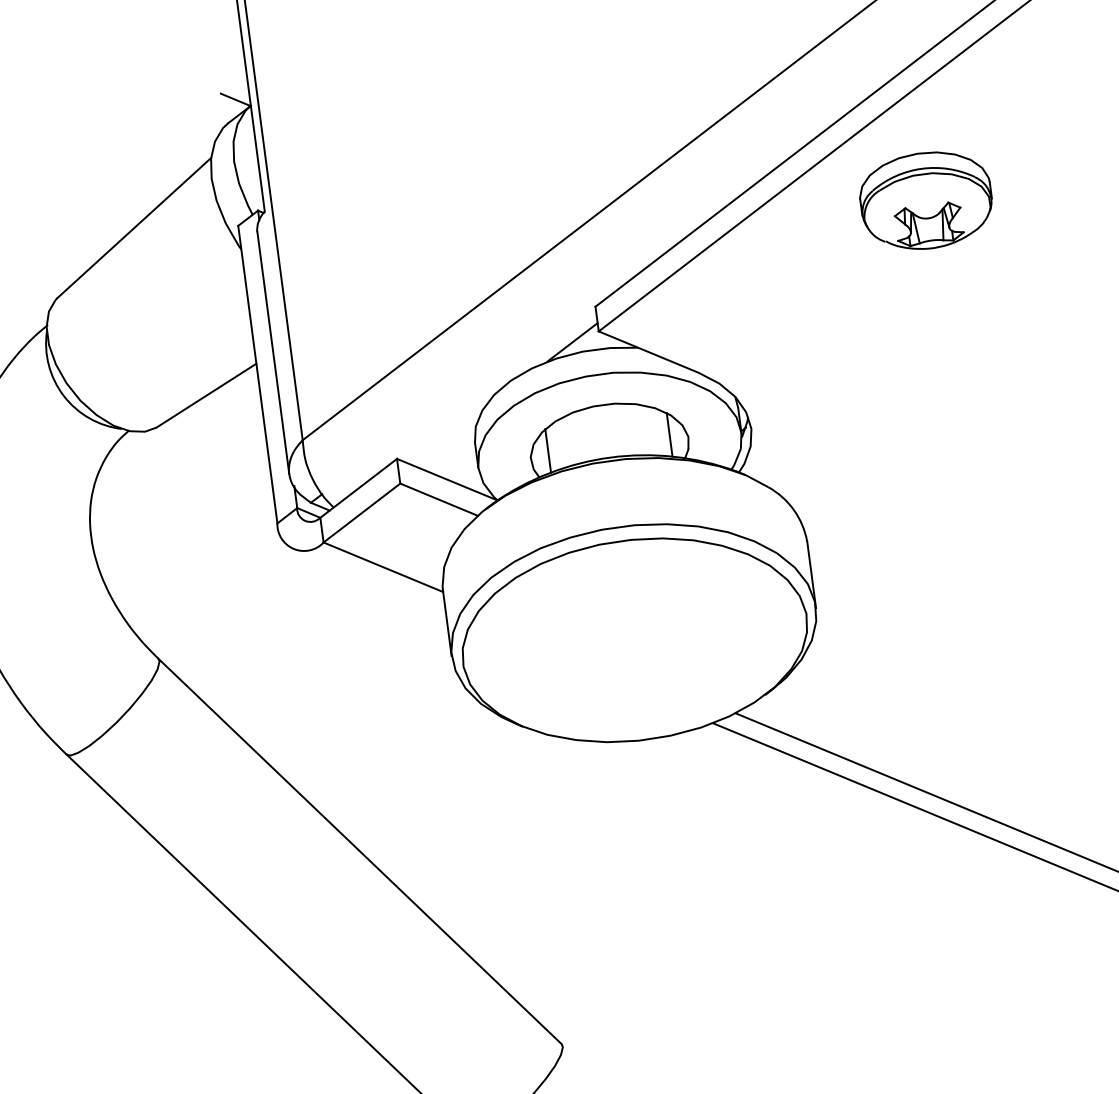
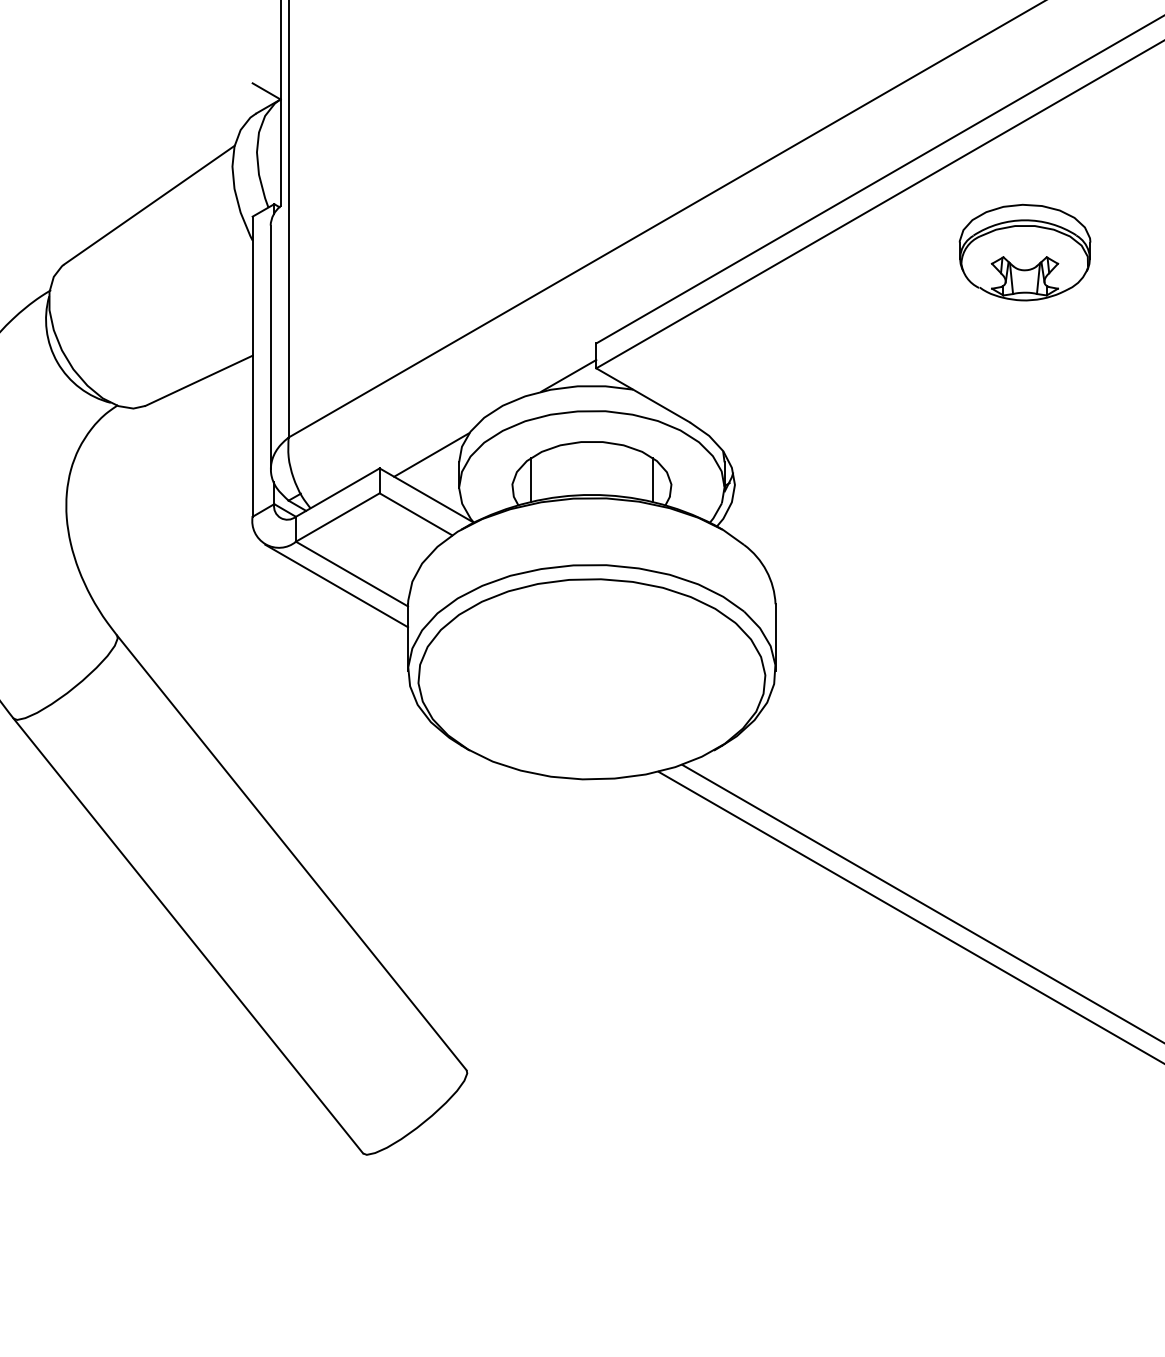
part: (925, 200) -> (1024, 252), moved
line: (446, 438) -> (431, 454), added
line: (369, 580) -> (336, 585), added

